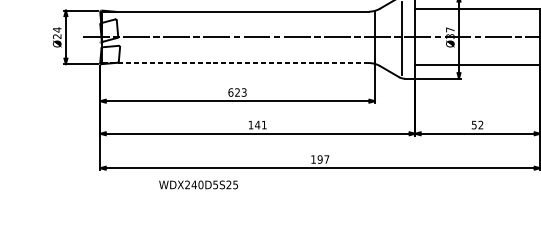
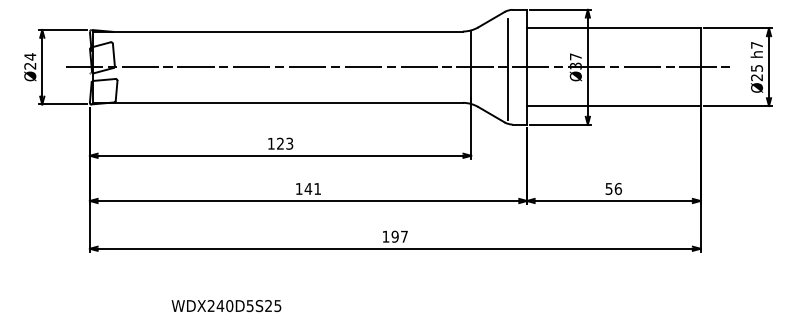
line: (235, 62) -> (277, 102), dashed -> solid
text: (230, 92) -> (270, 143), 623 -> 123
text: (480, 124) -> (617, 188), 52 -> 56
text: (198, 185) -> (226, 306), moved

